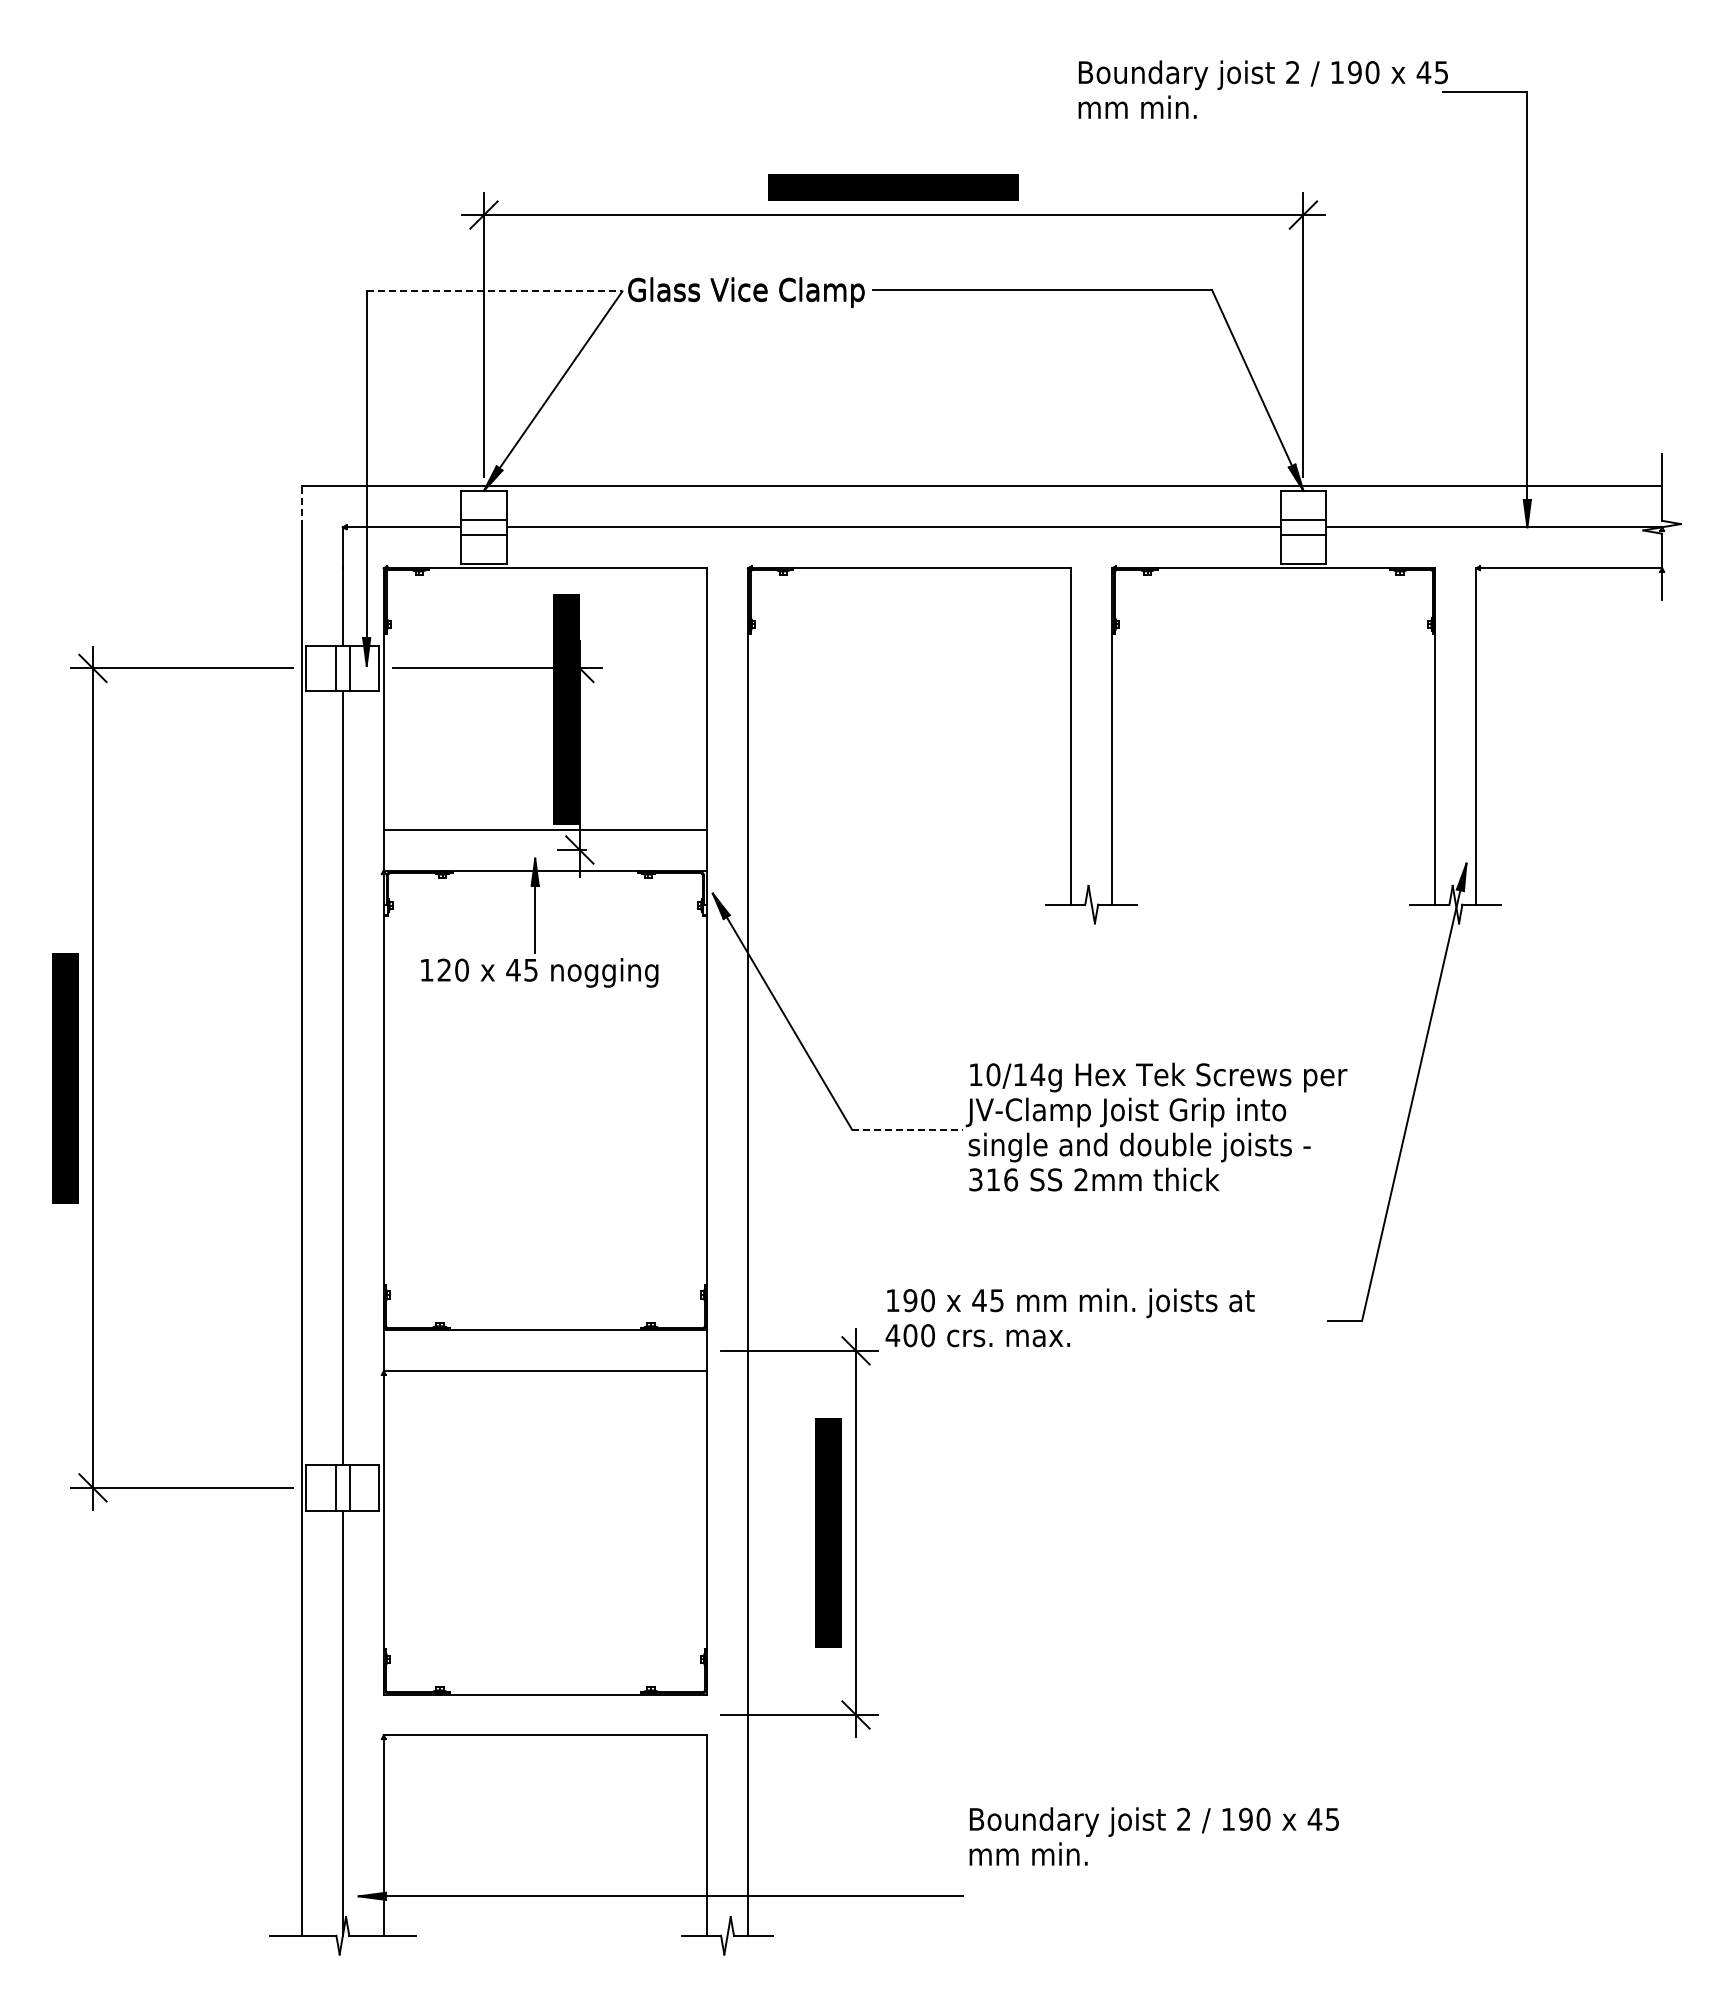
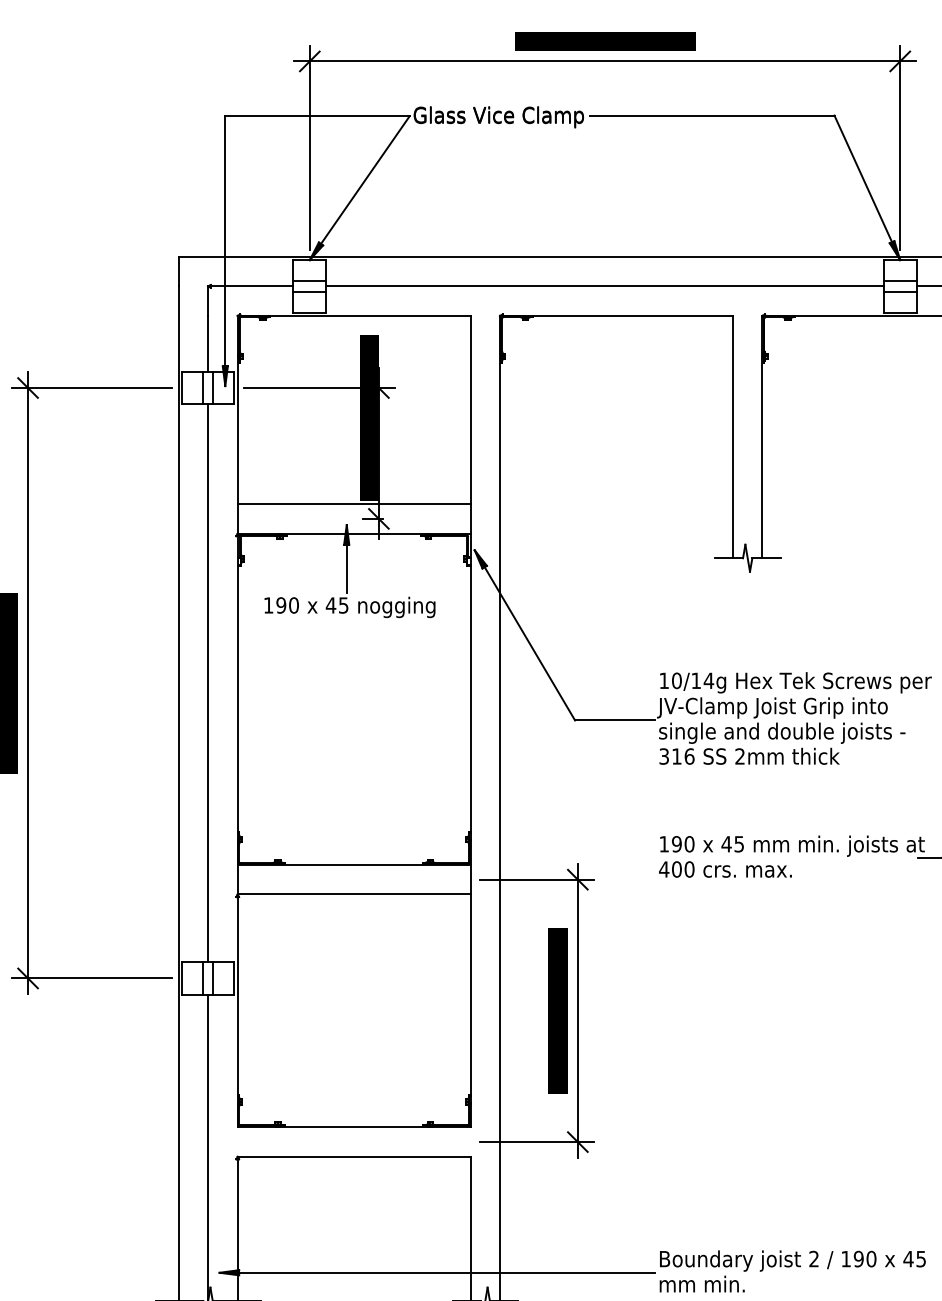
line: (494, 291) -> (317, 116), dashed -> solid
line: (301, 506) -> (178, 271), dashed -> solid
text: (444, 969) -> (281, 604), 120 -> 190
line: (908, 1129) -> (615, 720), dashed -> solid
text: (1069, 1317) -> (791, 856), moved
text: (1153, 1836) -> (792, 1271), moved

